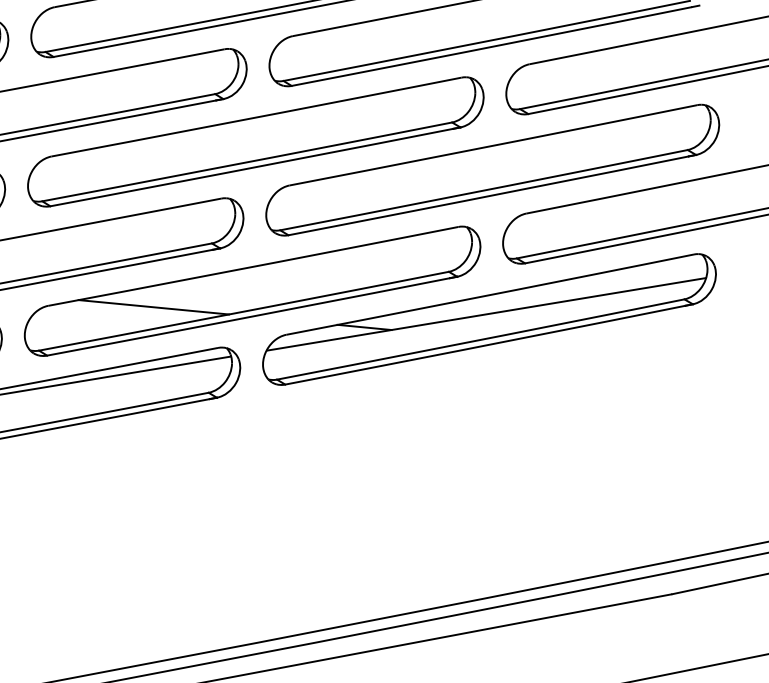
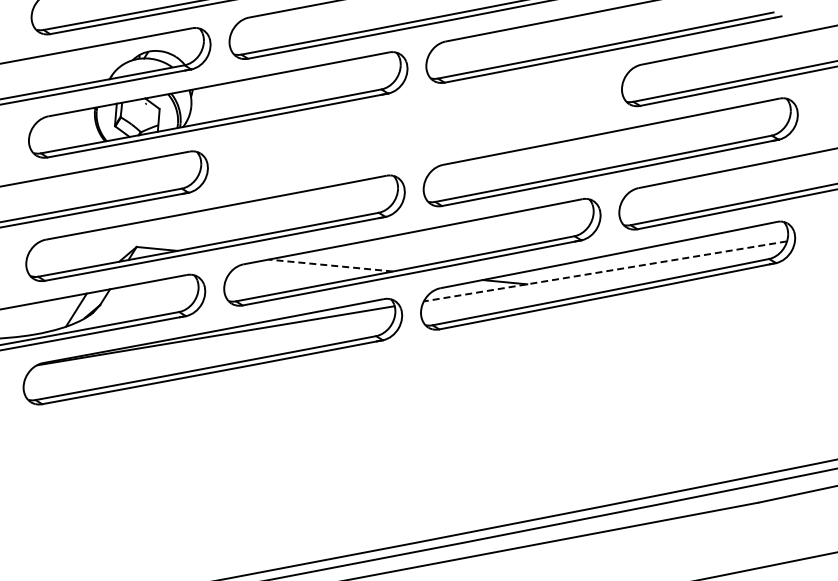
part: (256, 141) -> (415, 128), removed
line: (153, 307) -> (330, 265), solid -> dashed
line: (486, 314) -> (605, 271), solid -> dashed

